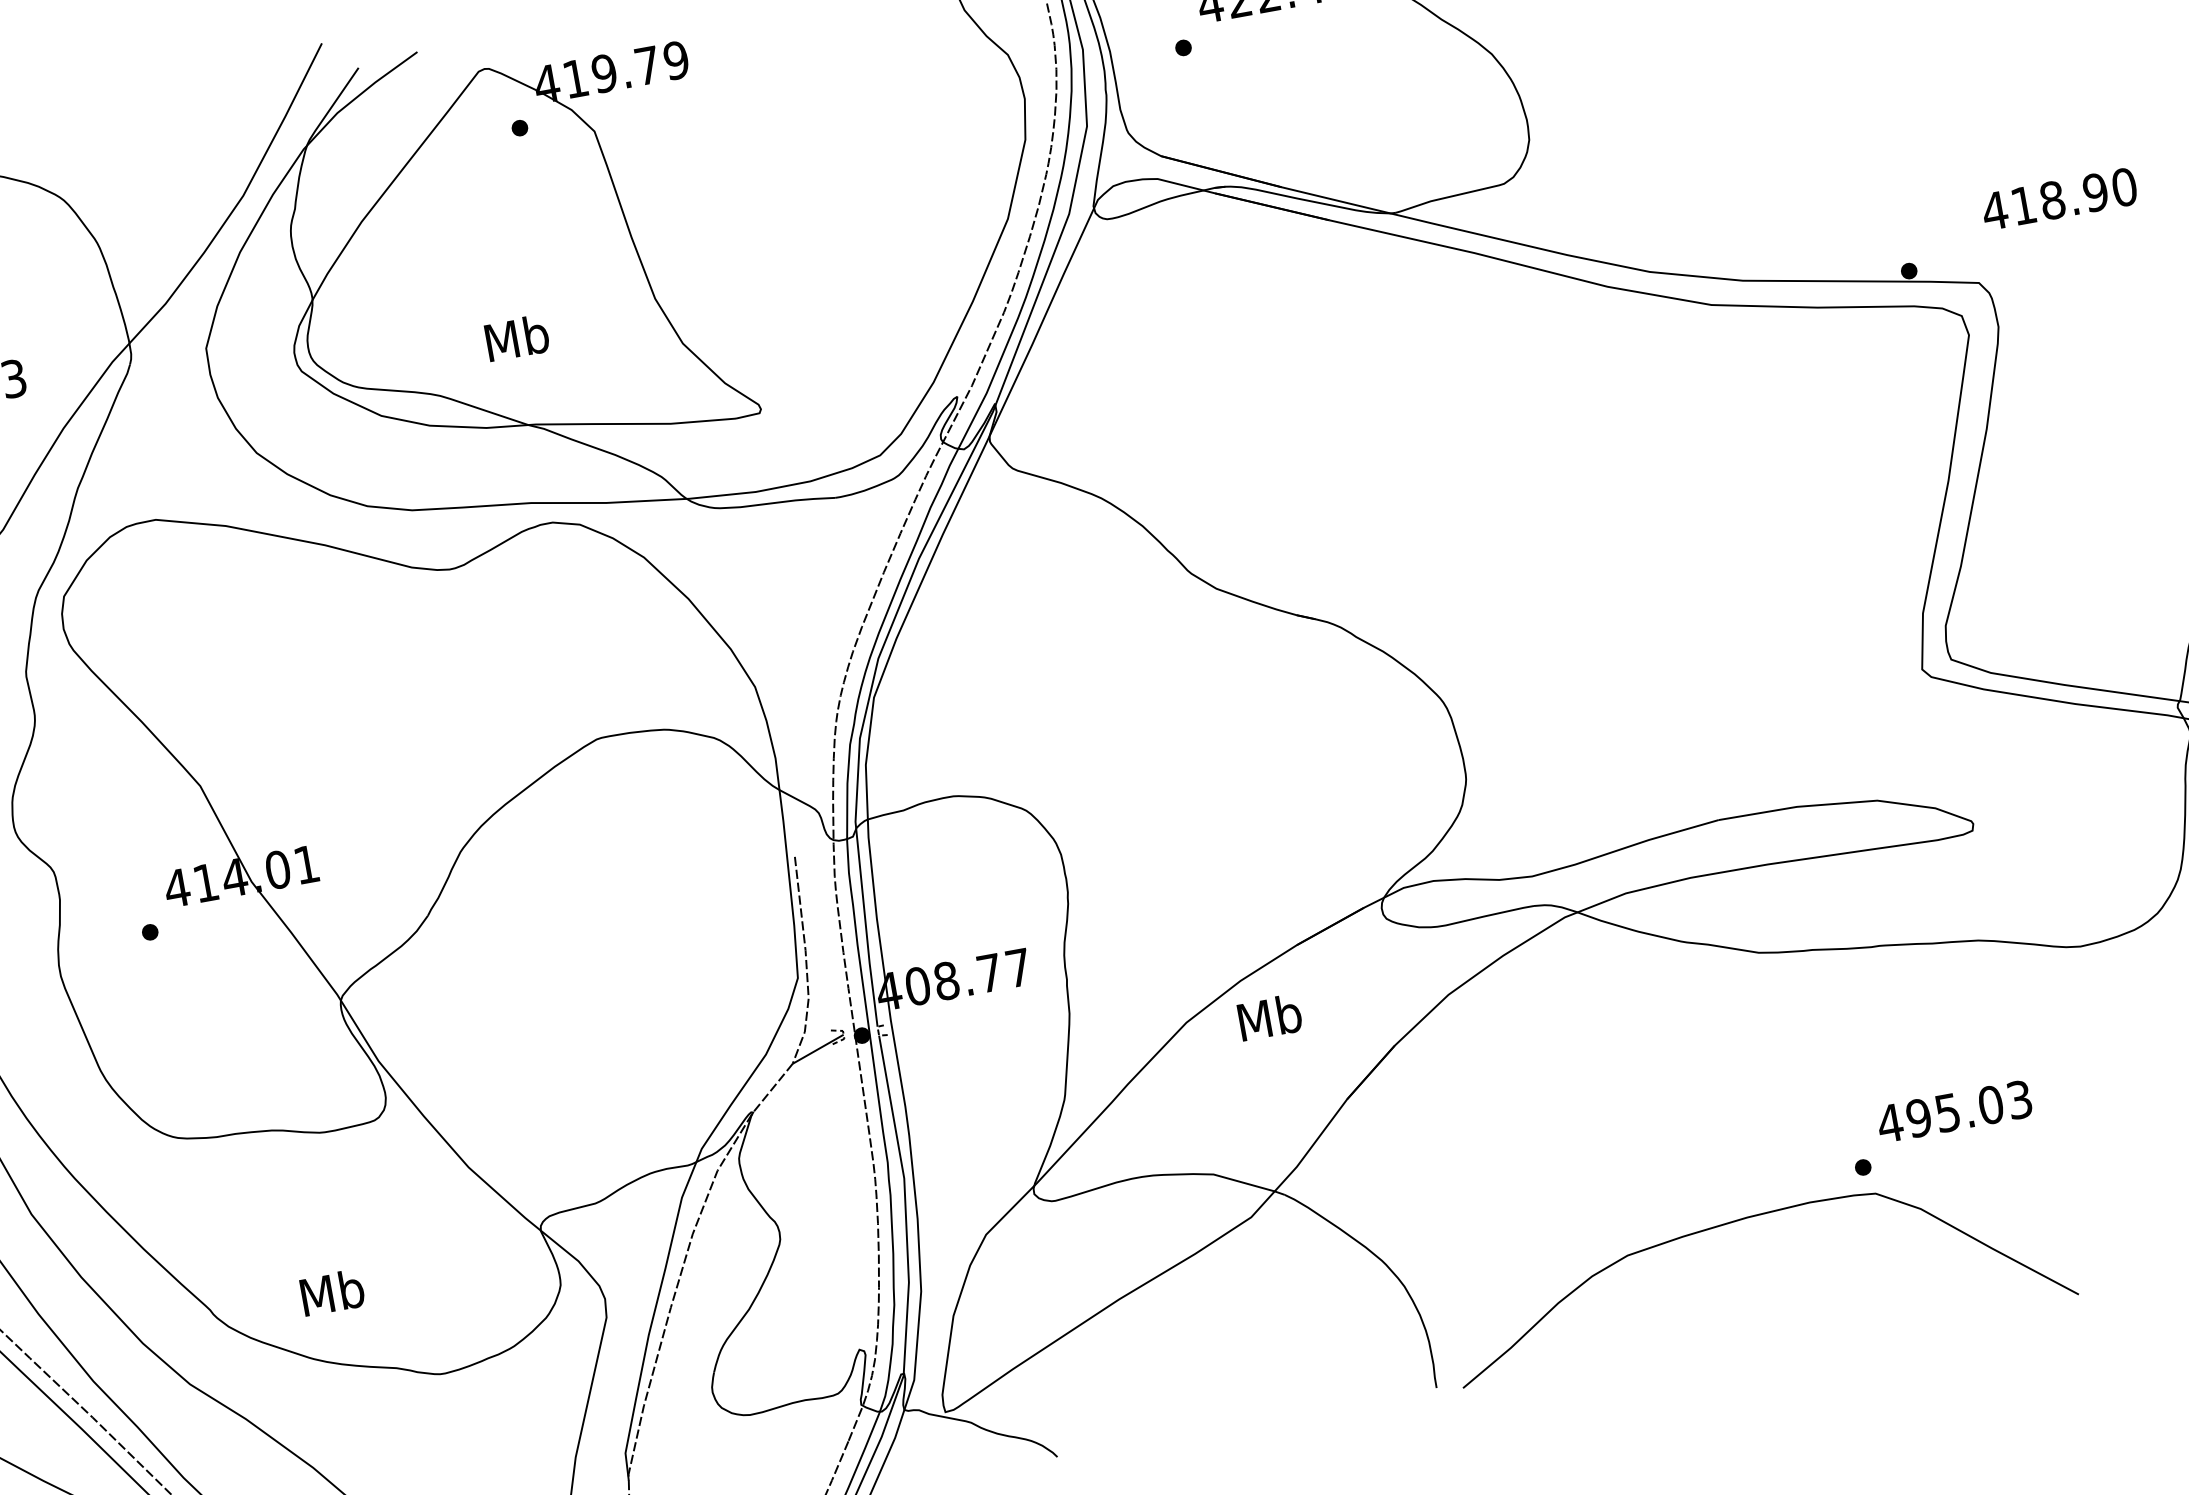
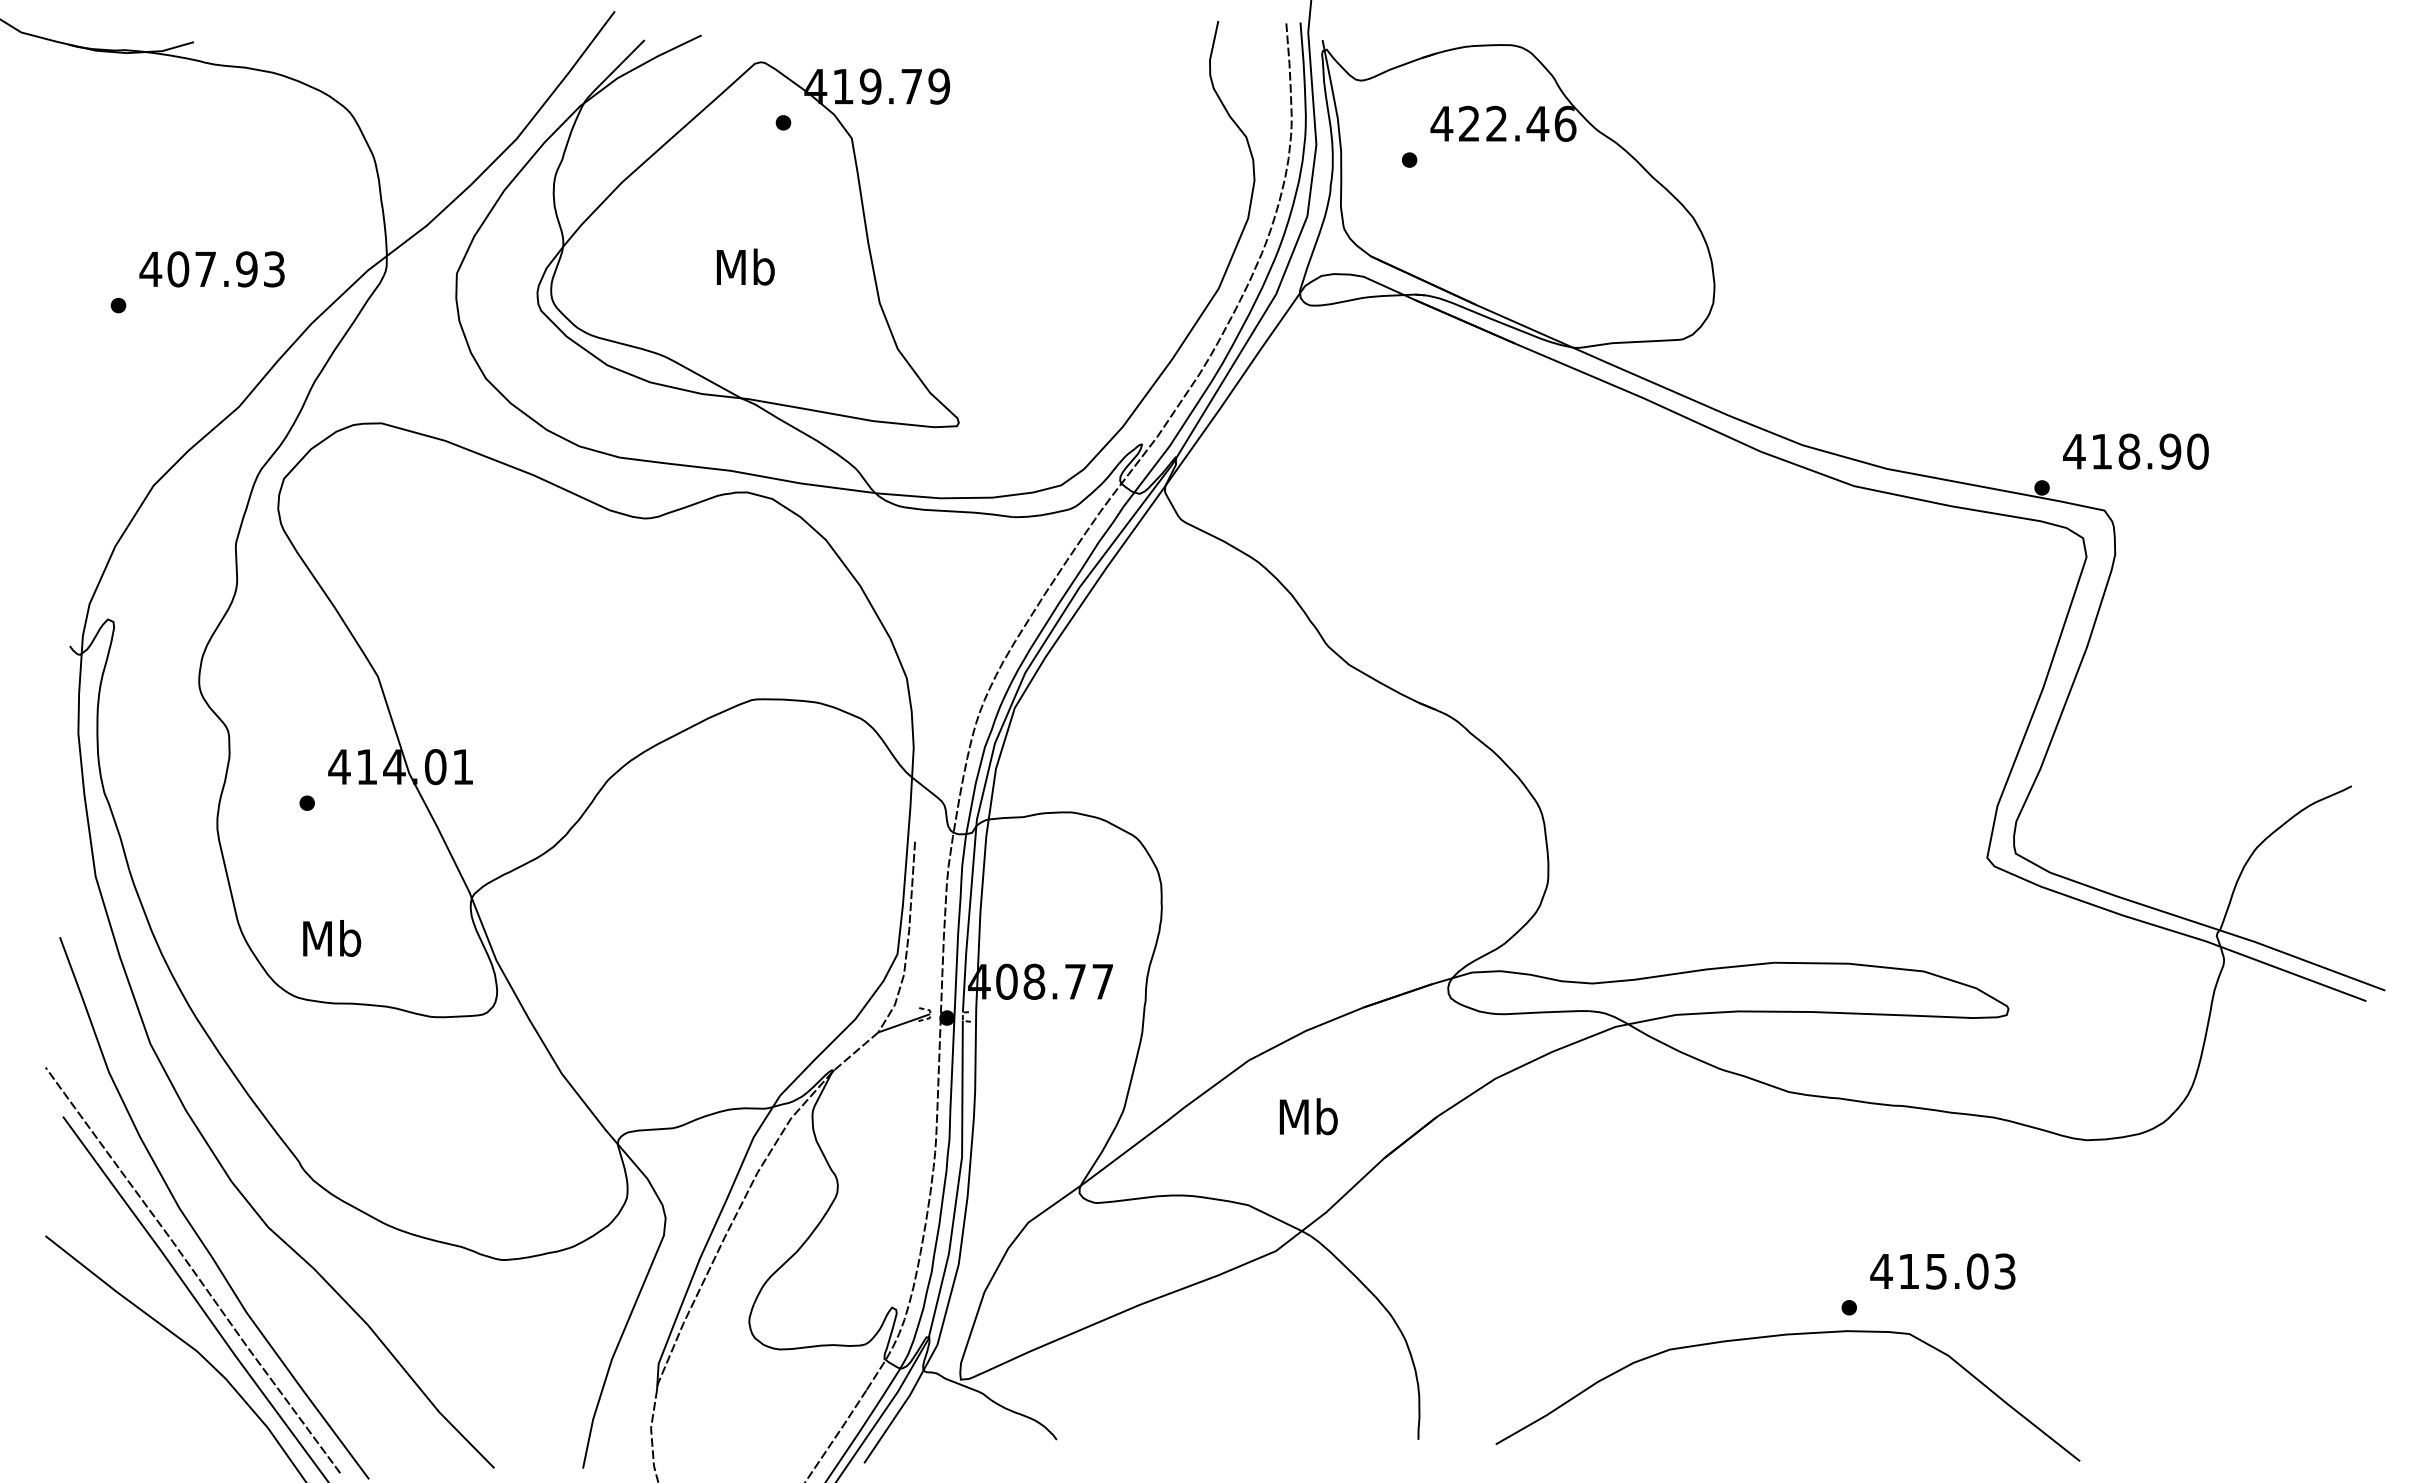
text: (2058, 199) -> (2135, 451), moved
text: (516, 337) -> (745, 266), moved
text: (1269, 1017) -> (1308, 1116), moved
text: (1918, 1118) -> (1908, 1271), 495.03 -> 415.03
curve: (1741, 1220) -> (1780, 1336), moved
text: (332, 1292) -> (332, 938), moved

